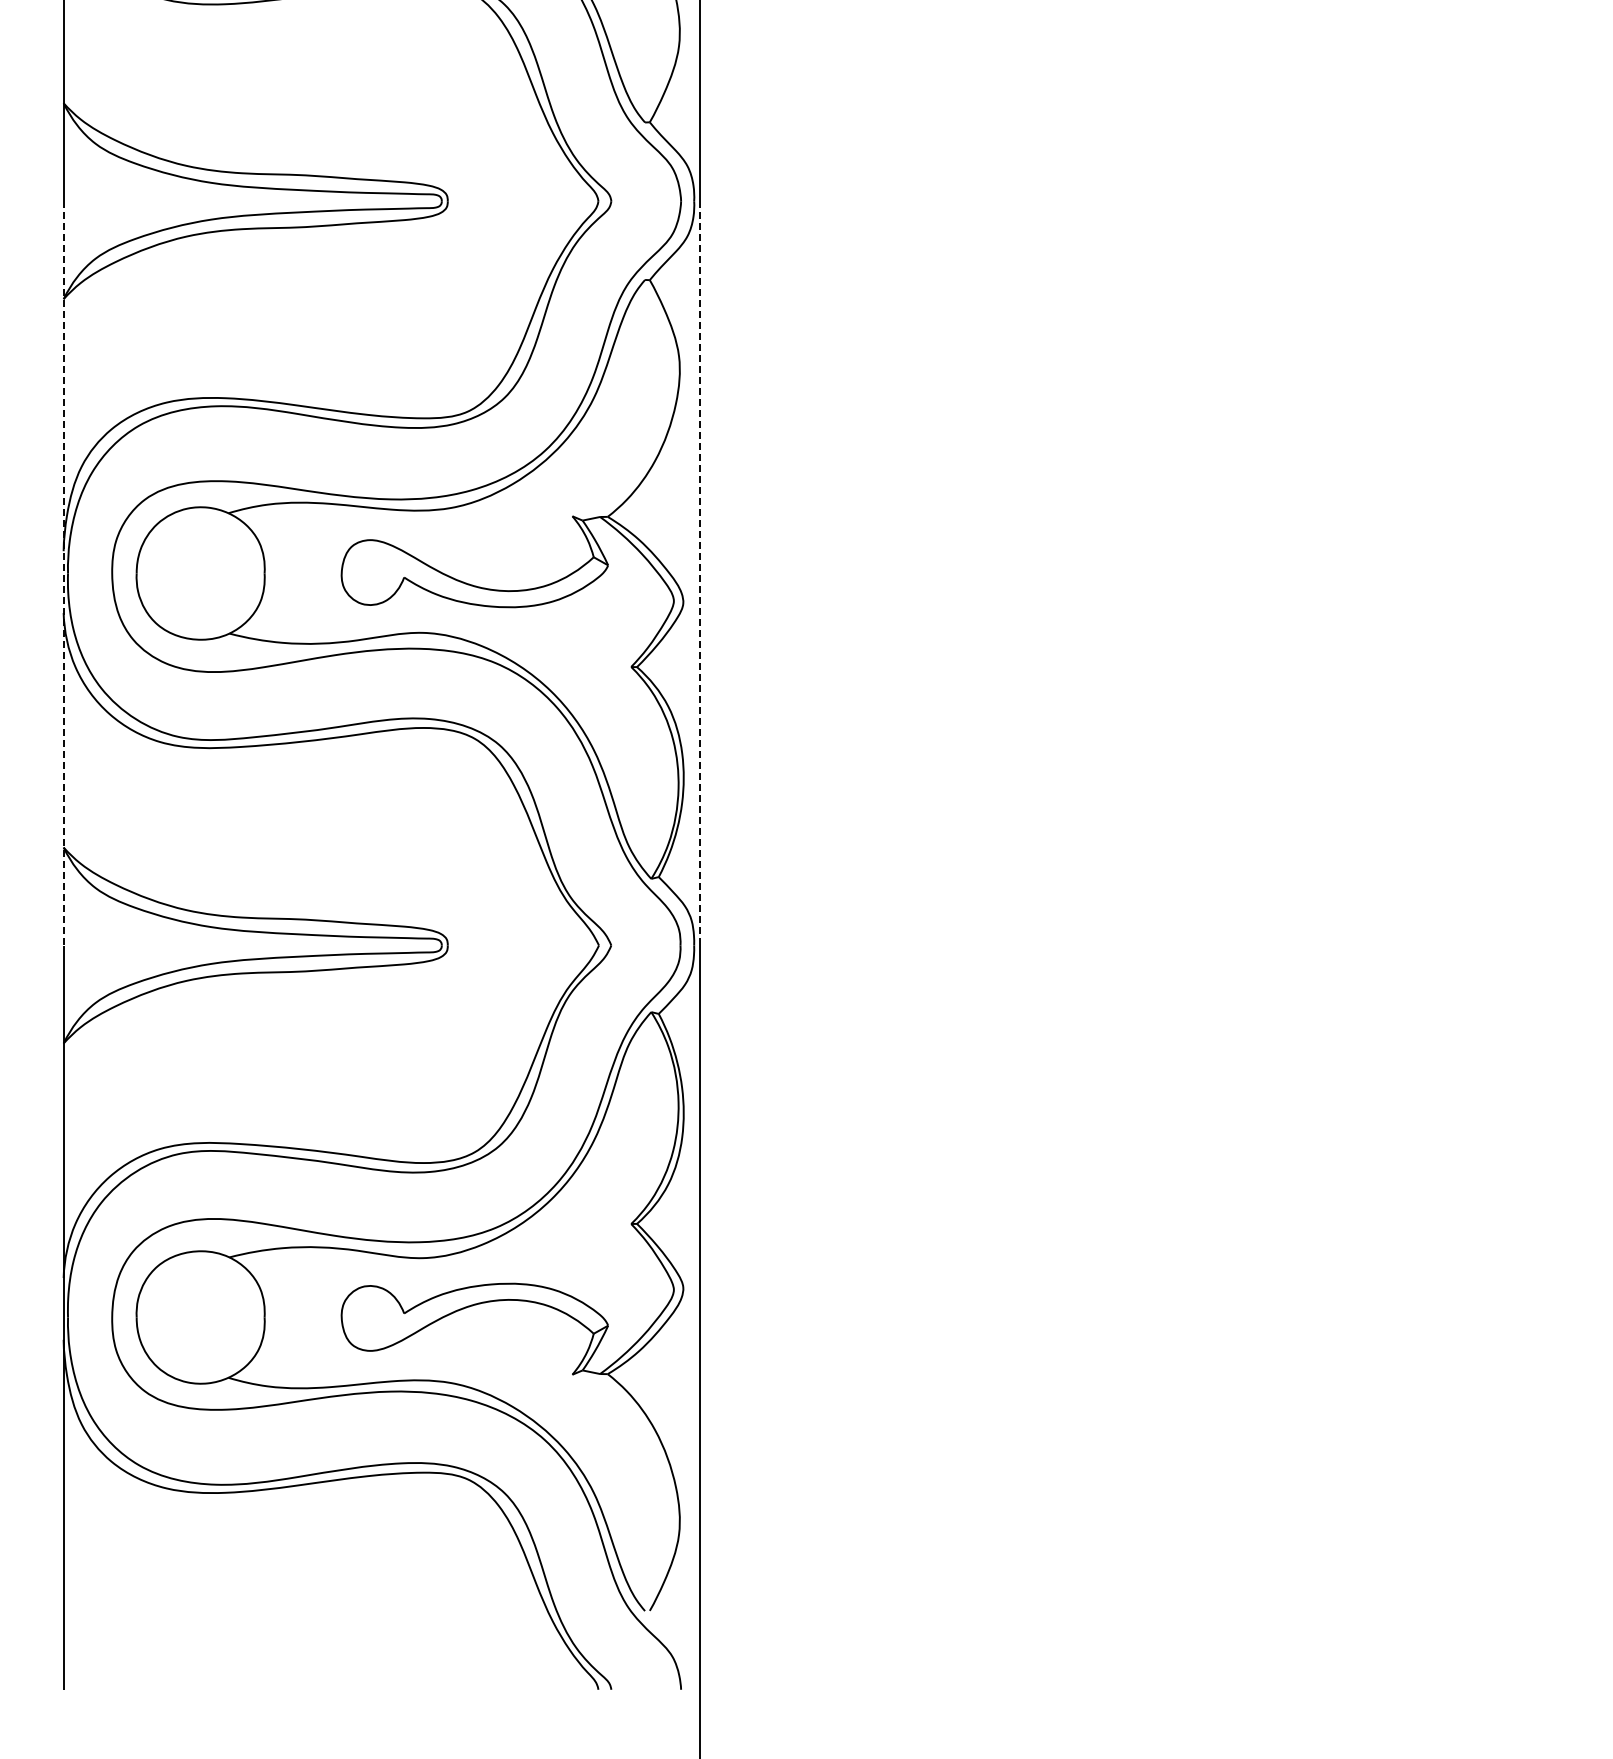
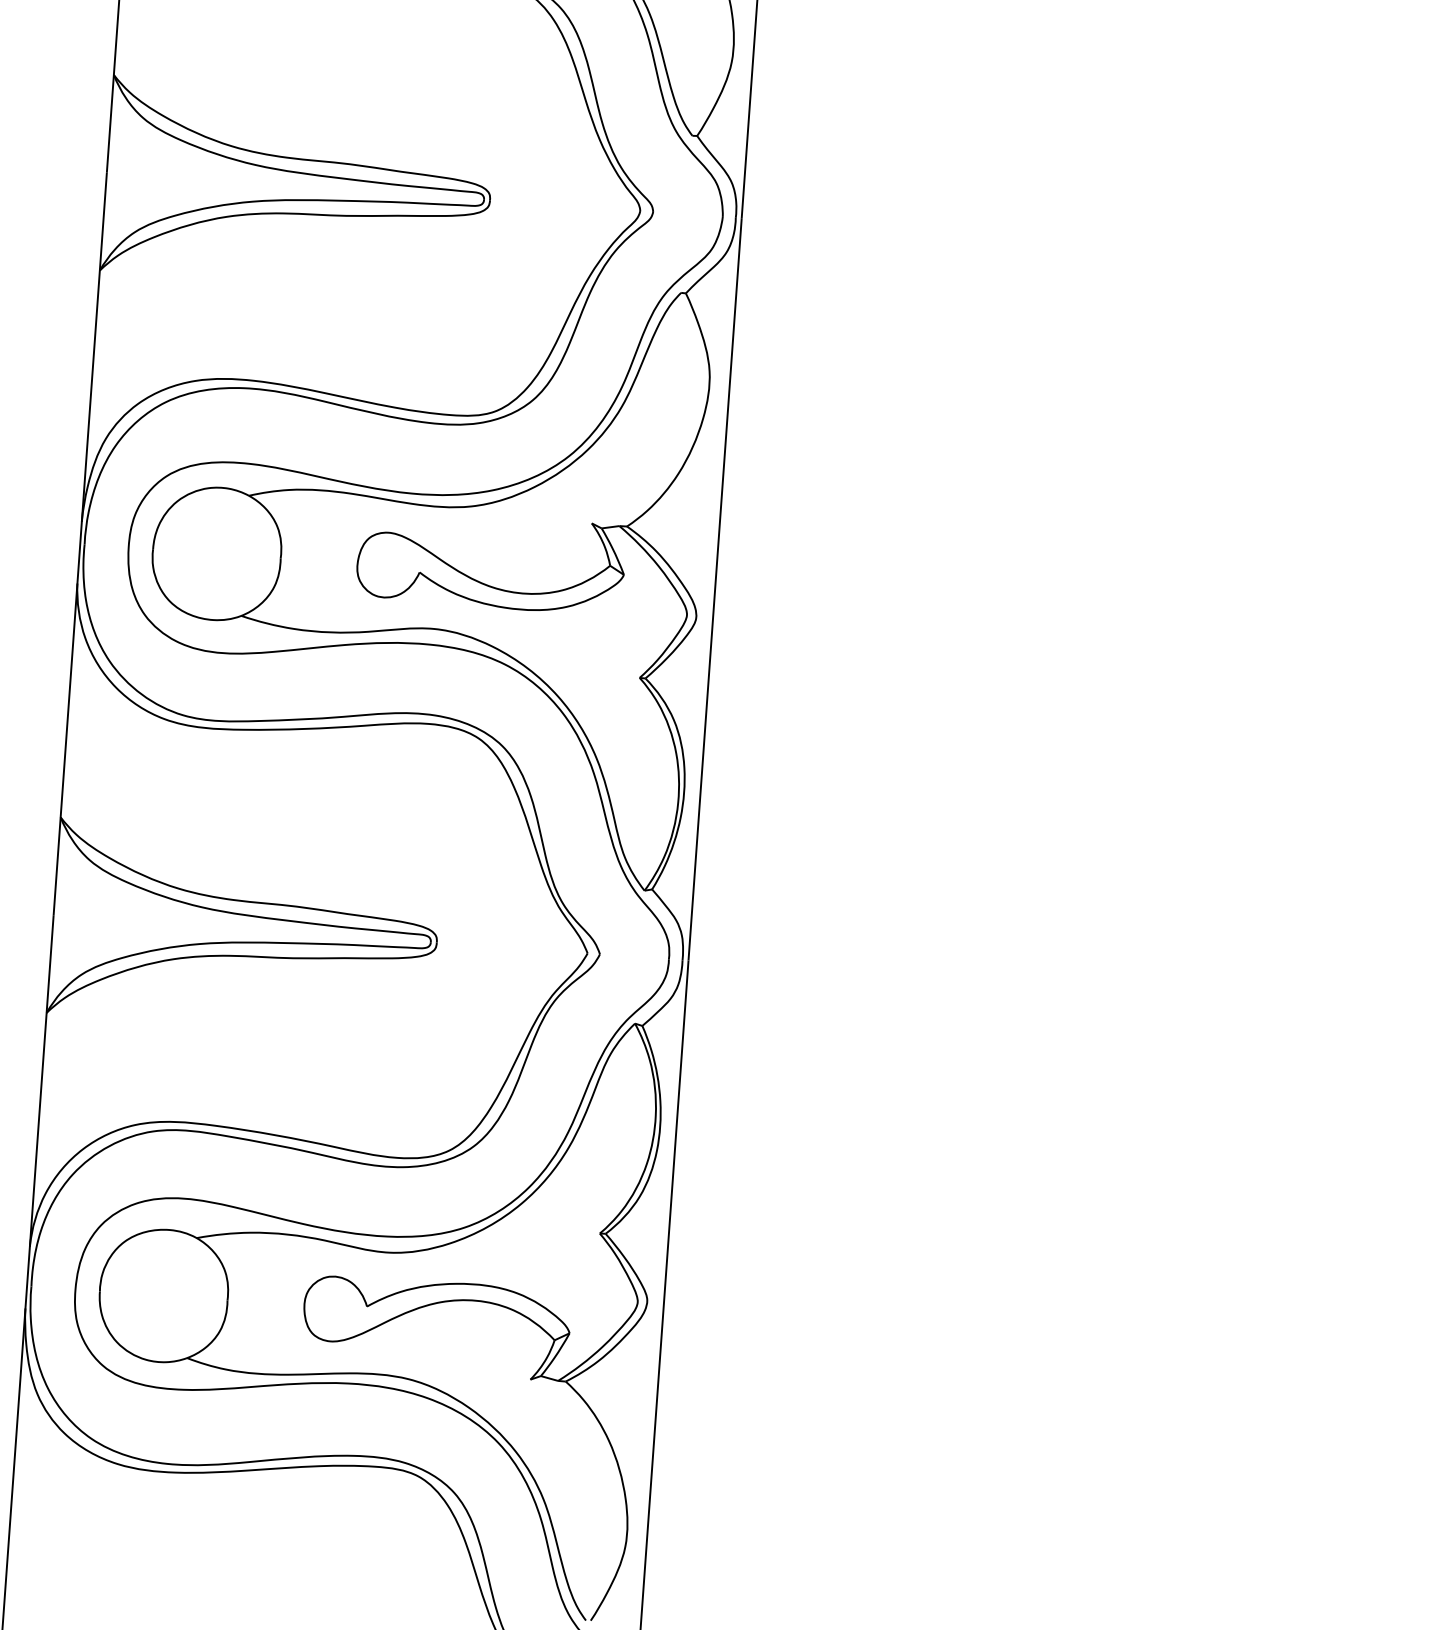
line: (63, 573) -> (80, 544), dashed -> solid
line: (700, 573) -> (715, 589), dashed -> solid

